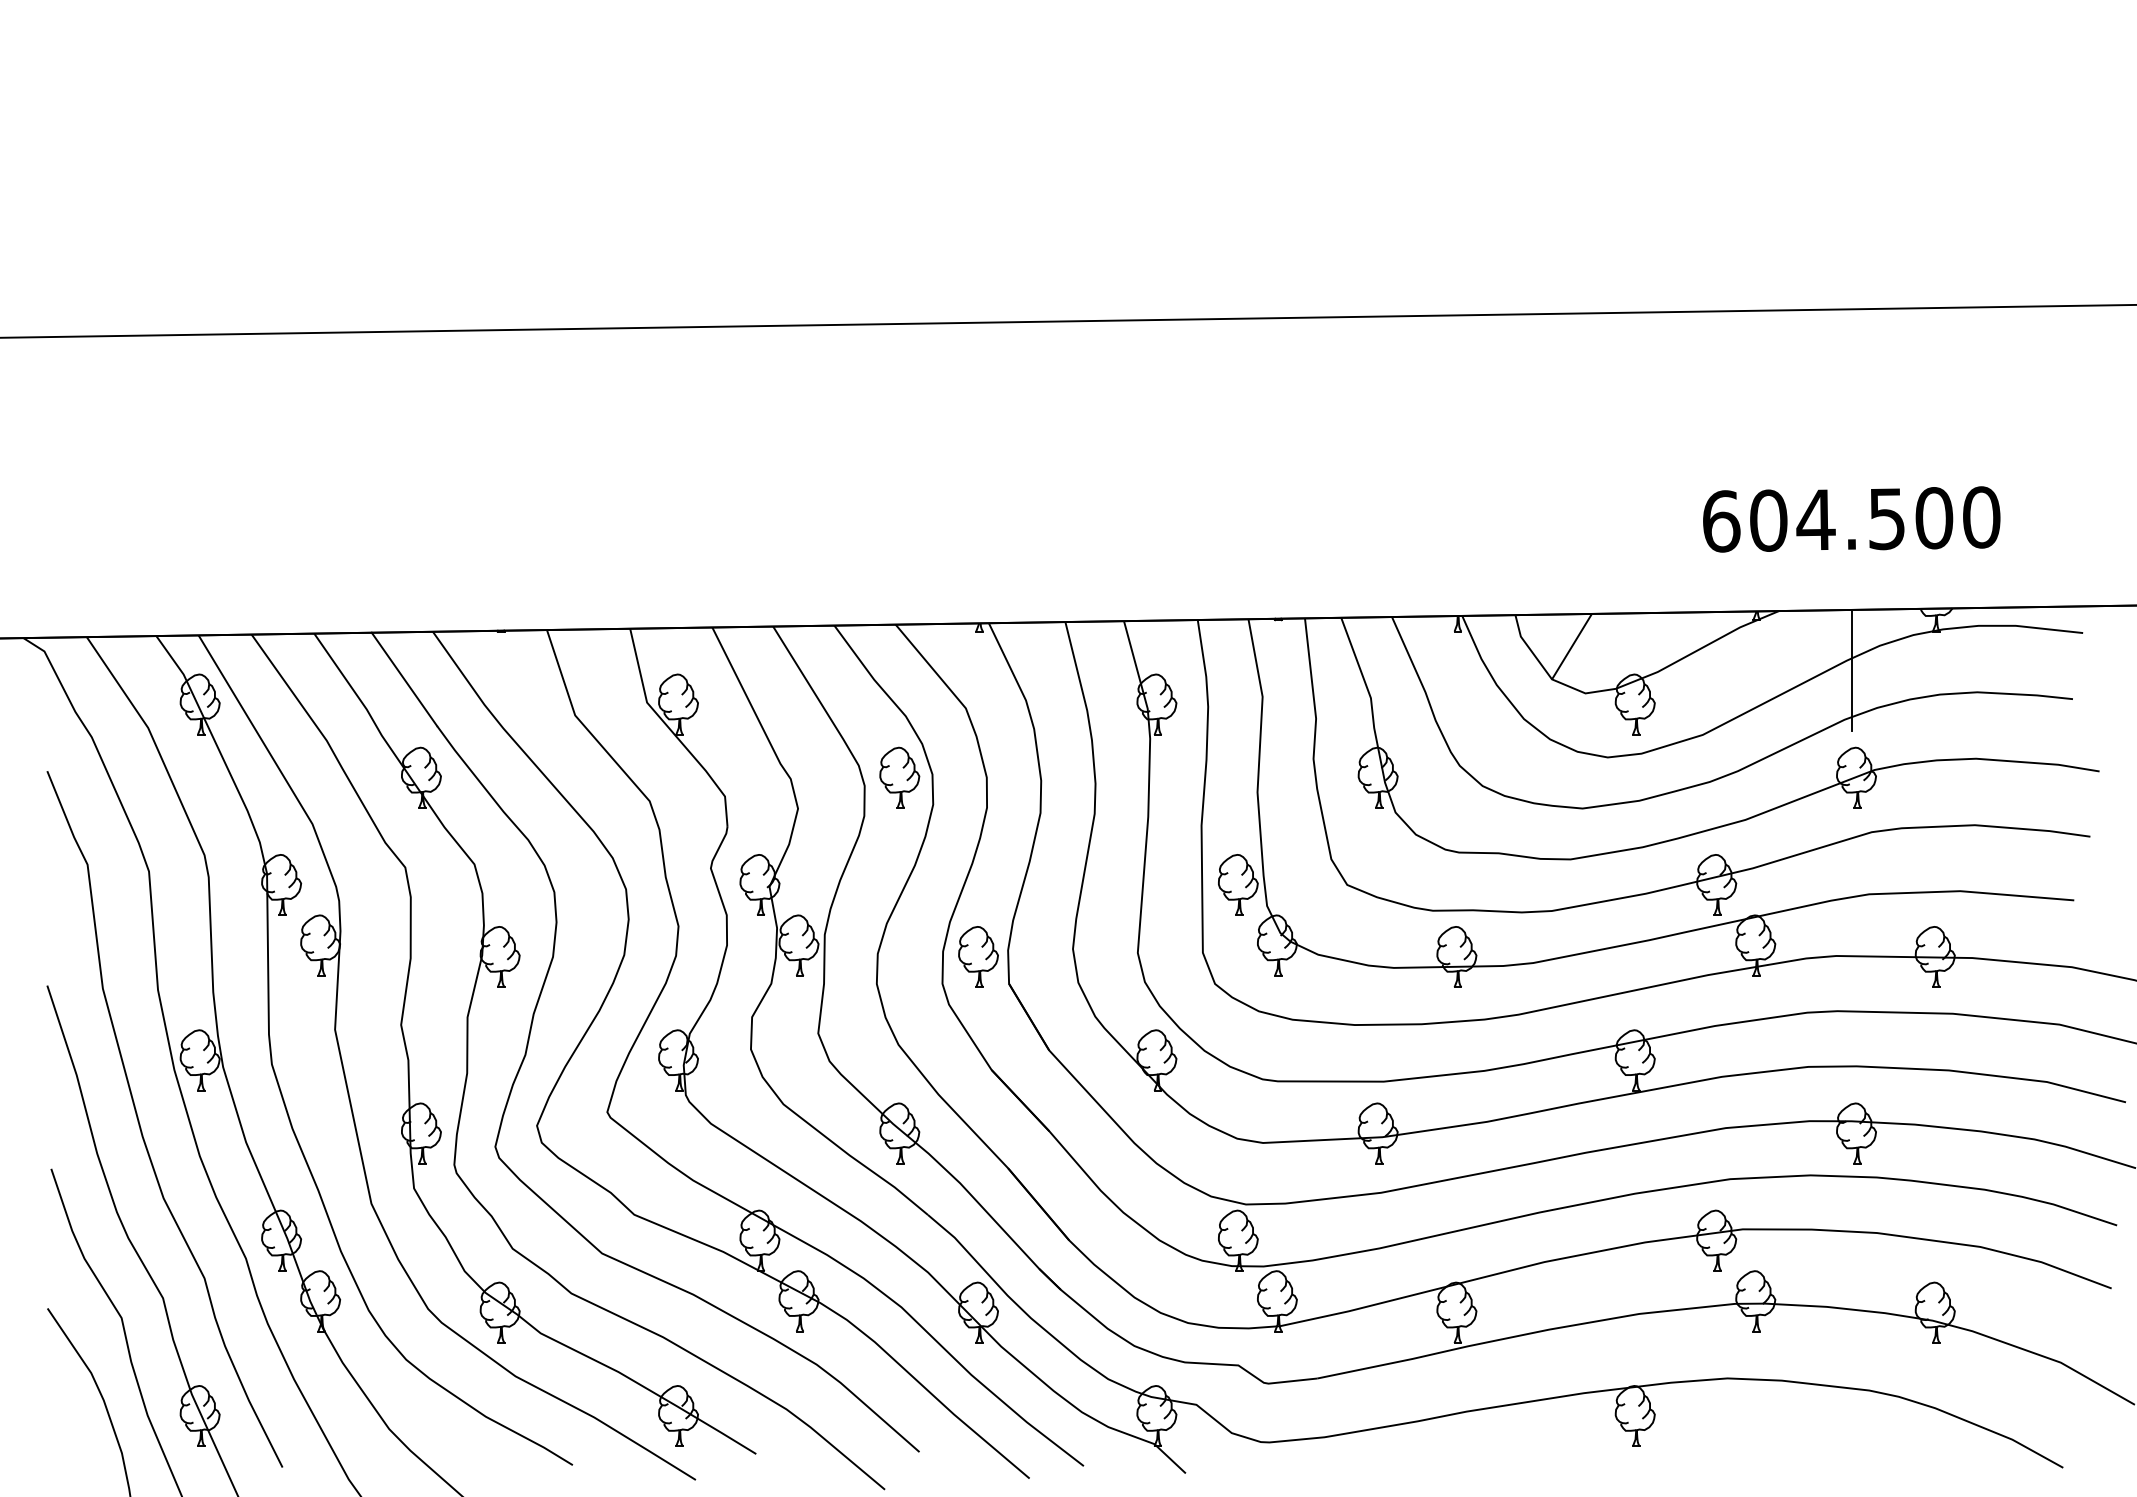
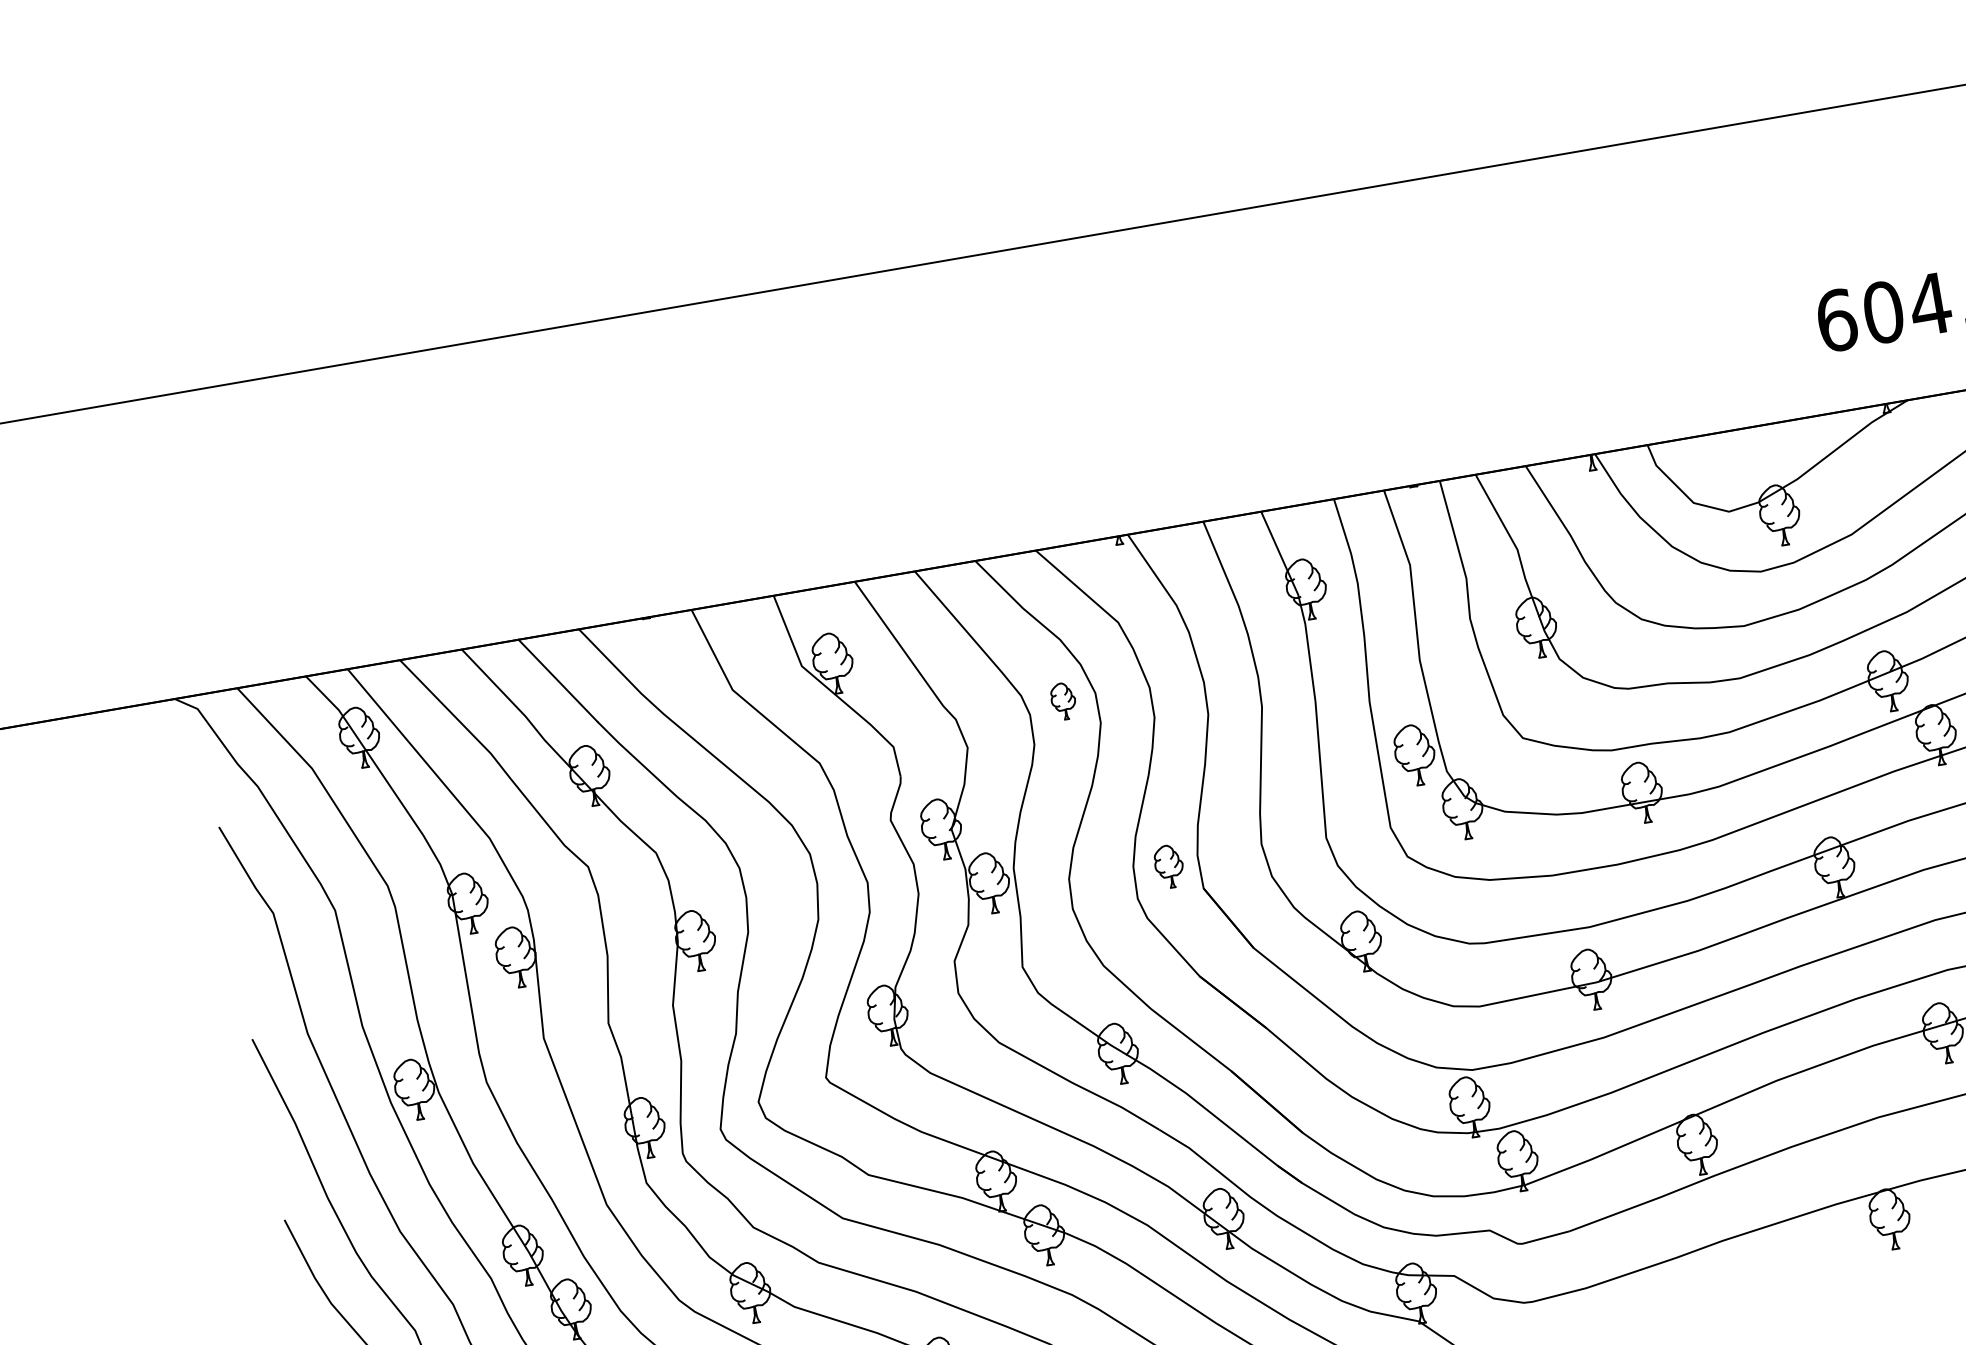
line: (1571, 646) -> (1707, 467), removed
part: (899, 777) -> (1063, 701), size x0.6
part: (978, 956) -> (1169, 866), size x0.7

